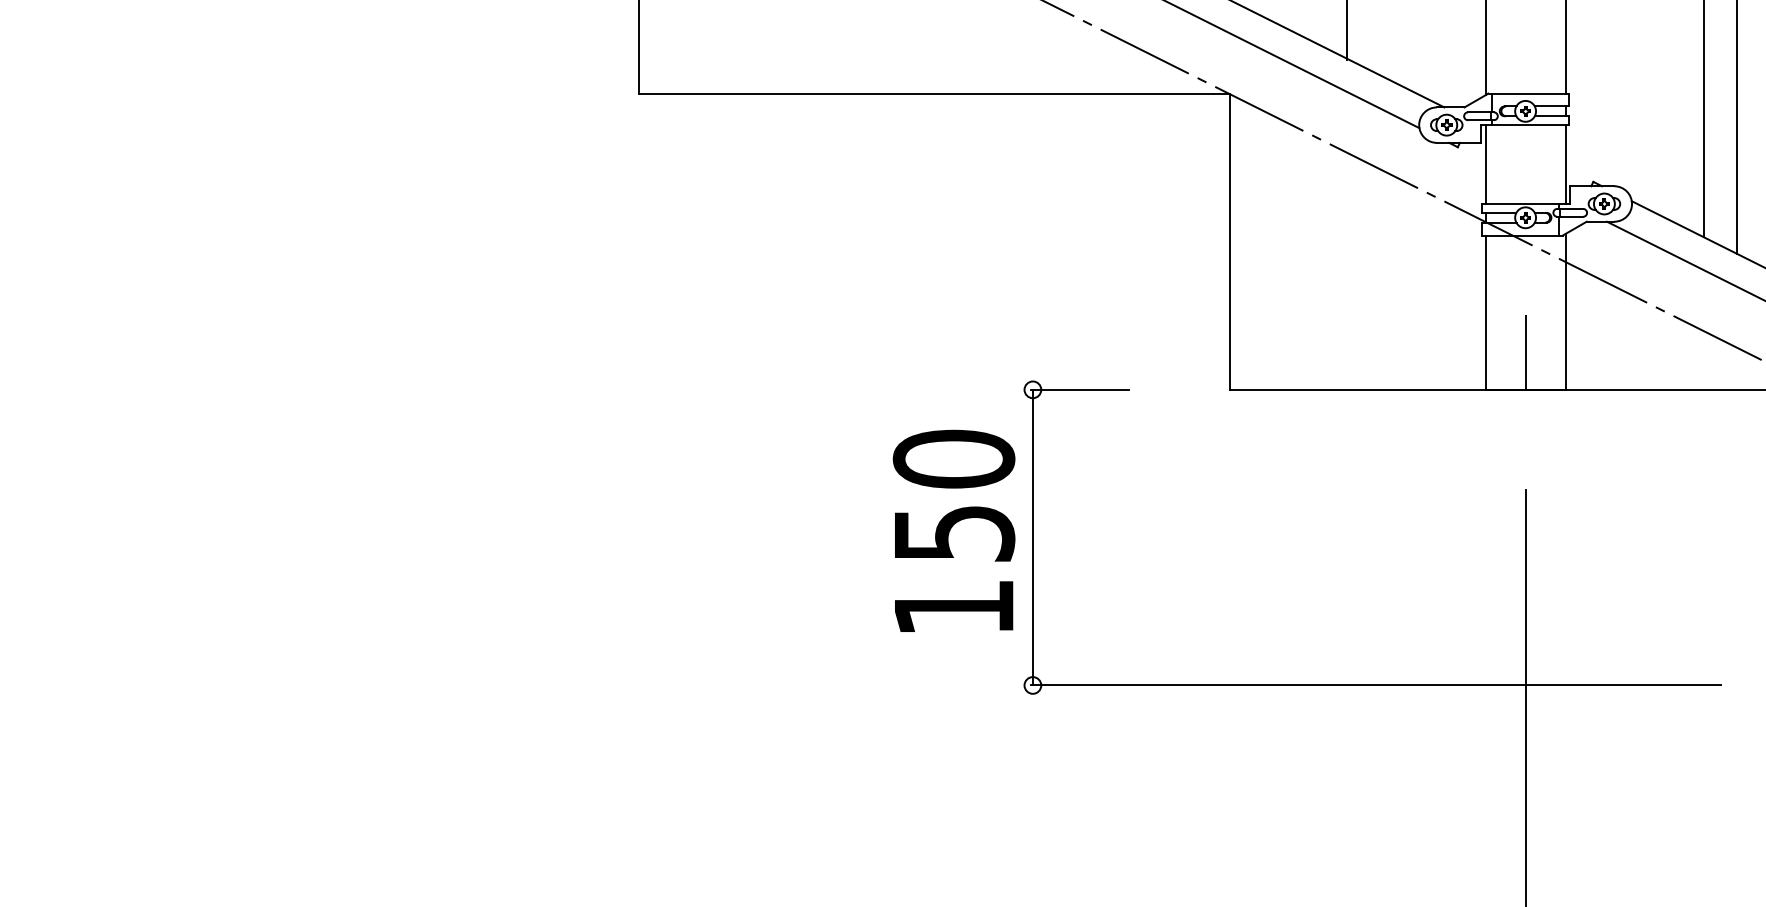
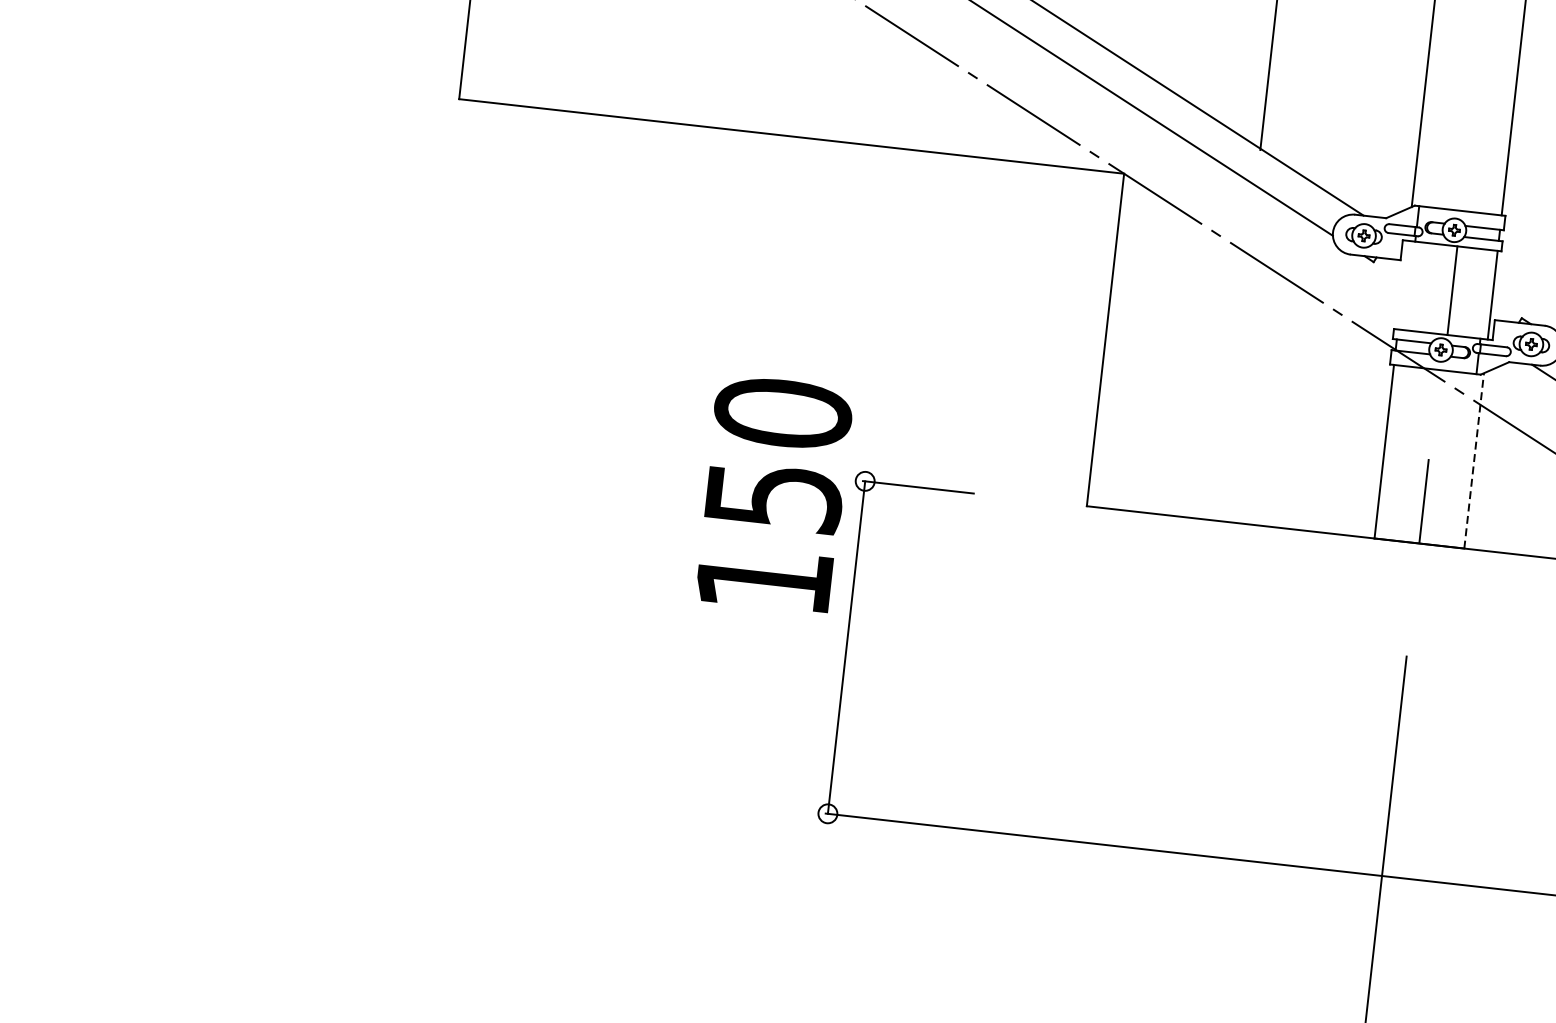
line: (1485, 164) -> (1452, 290), moved
line: (1565, 311) -> (1474, 460), solid -> dashed
text: (953, 530) -> (773, 493), moved

